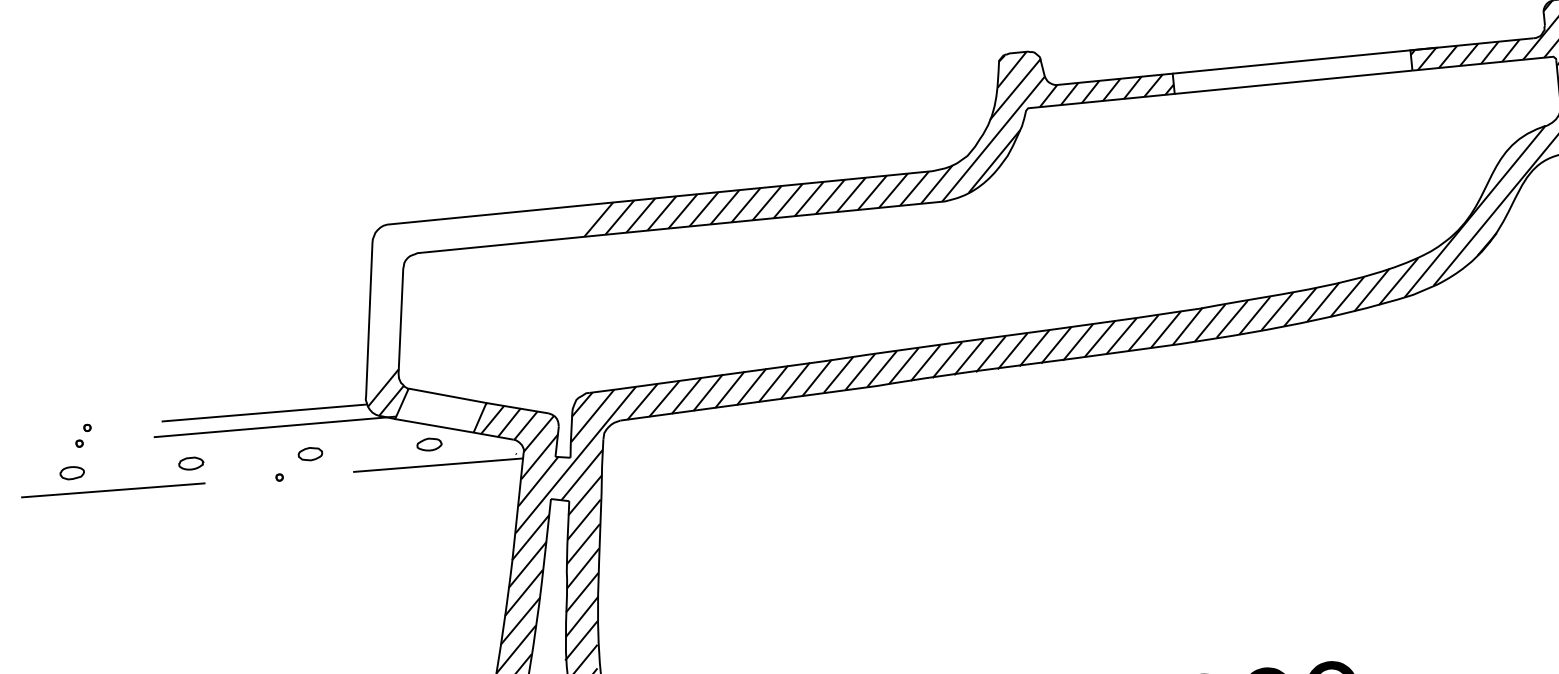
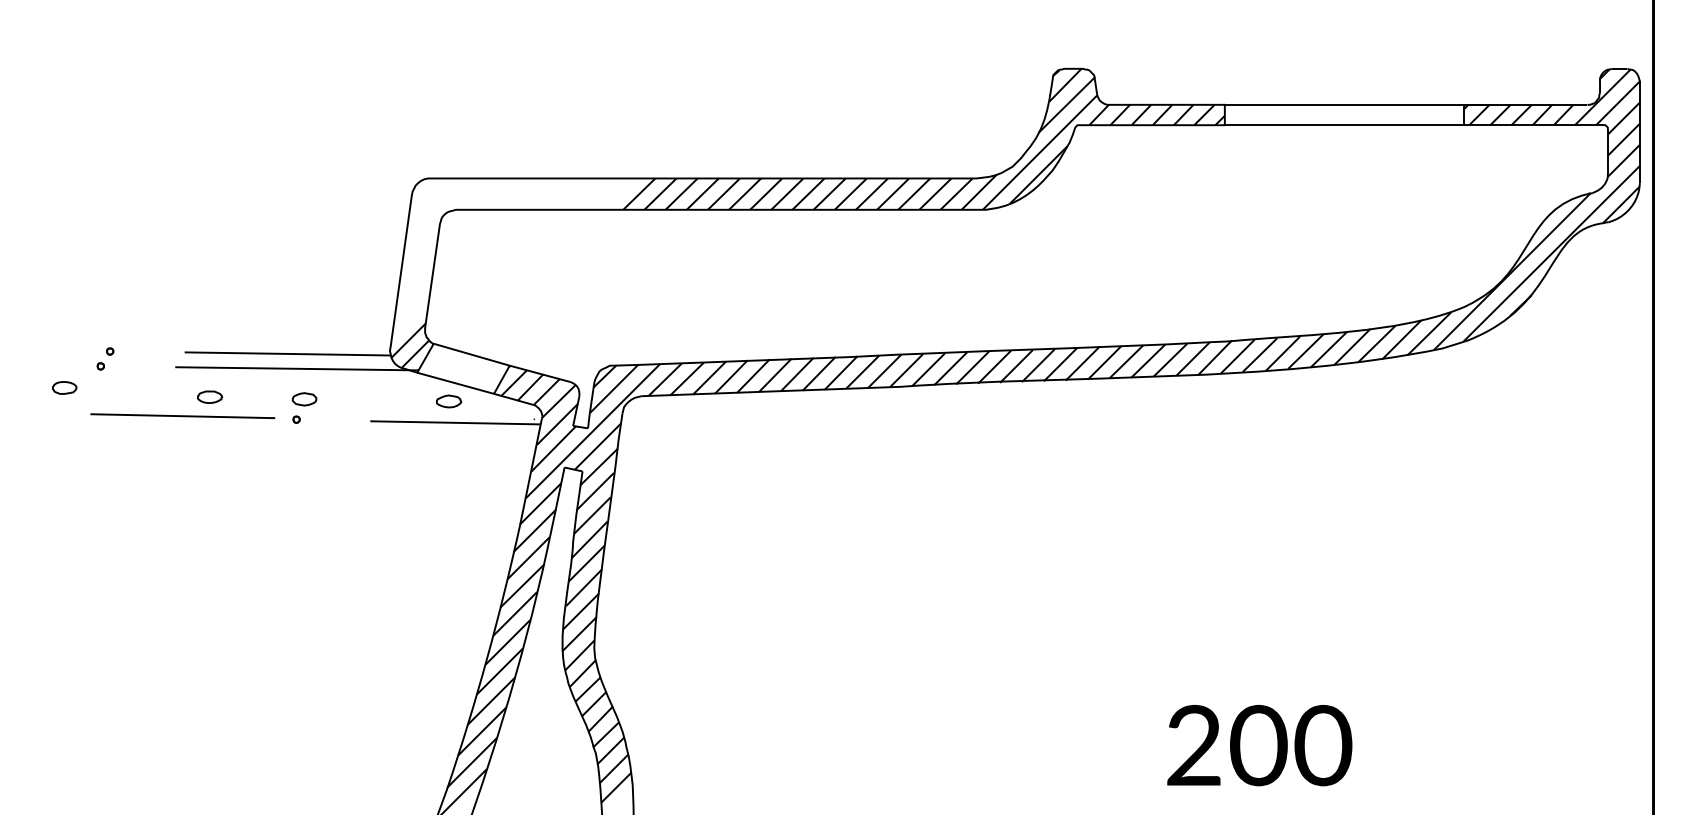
part: (310, 454) -> (304, 399), moved
part: (72, 472) -> (64, 387), moved
line: (113, 490) -> (182, 416), moved

